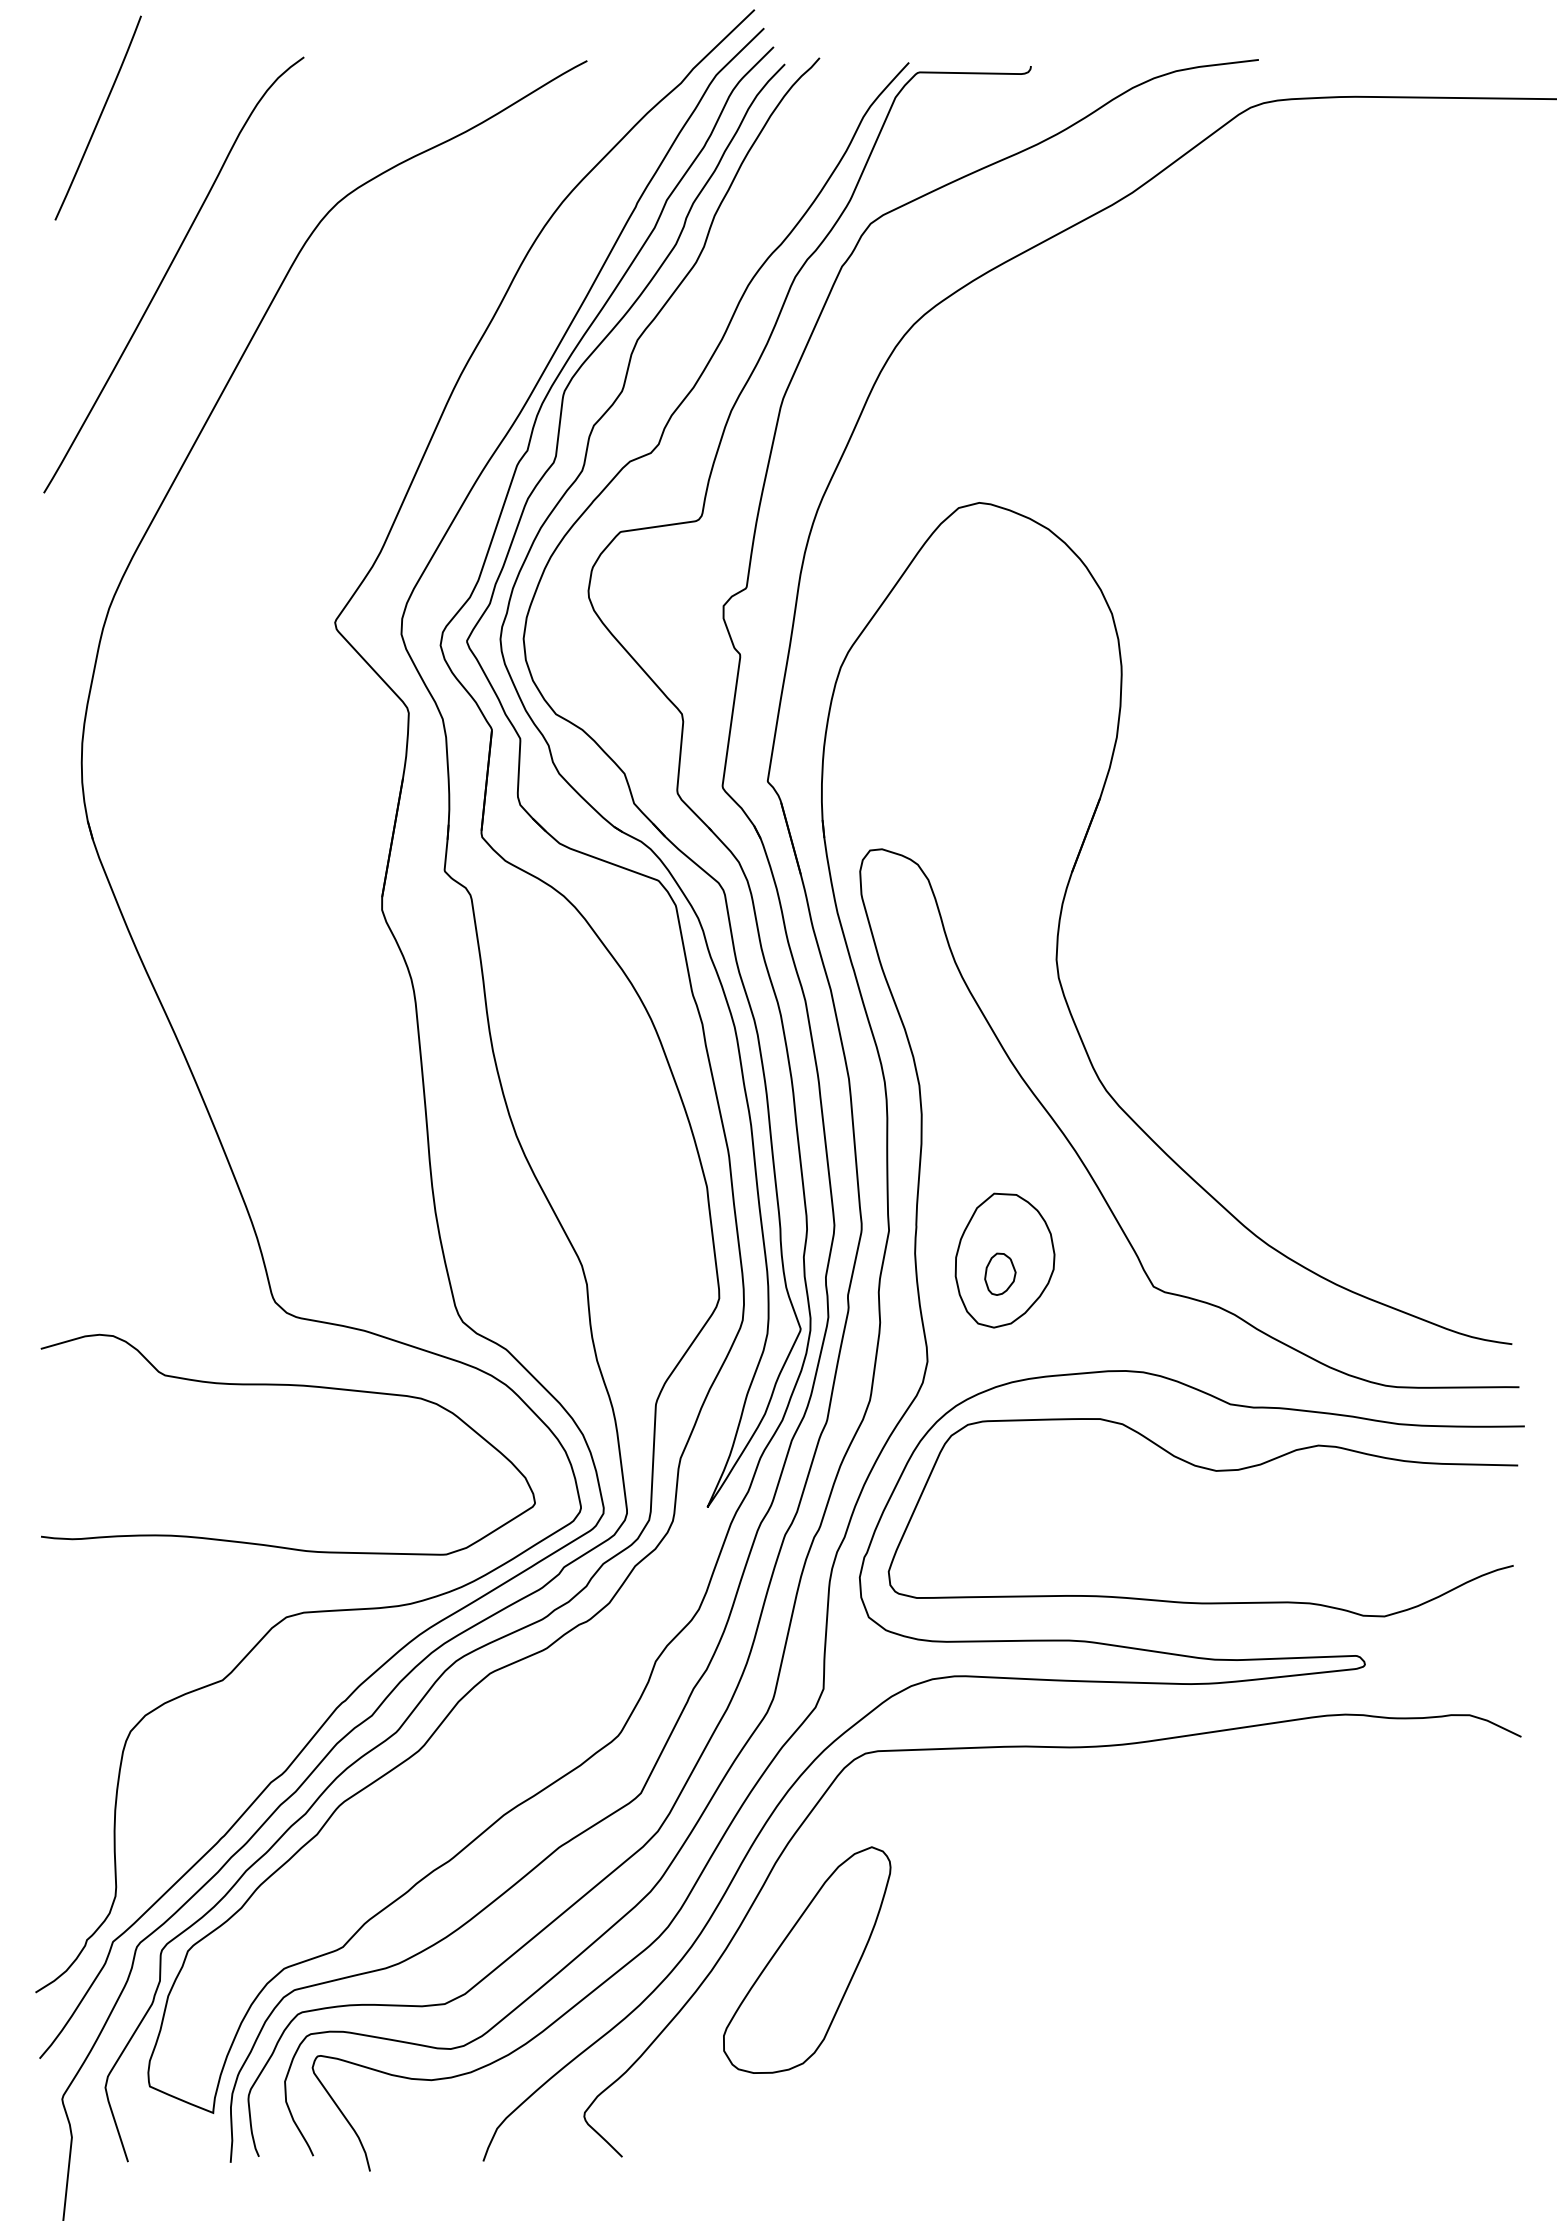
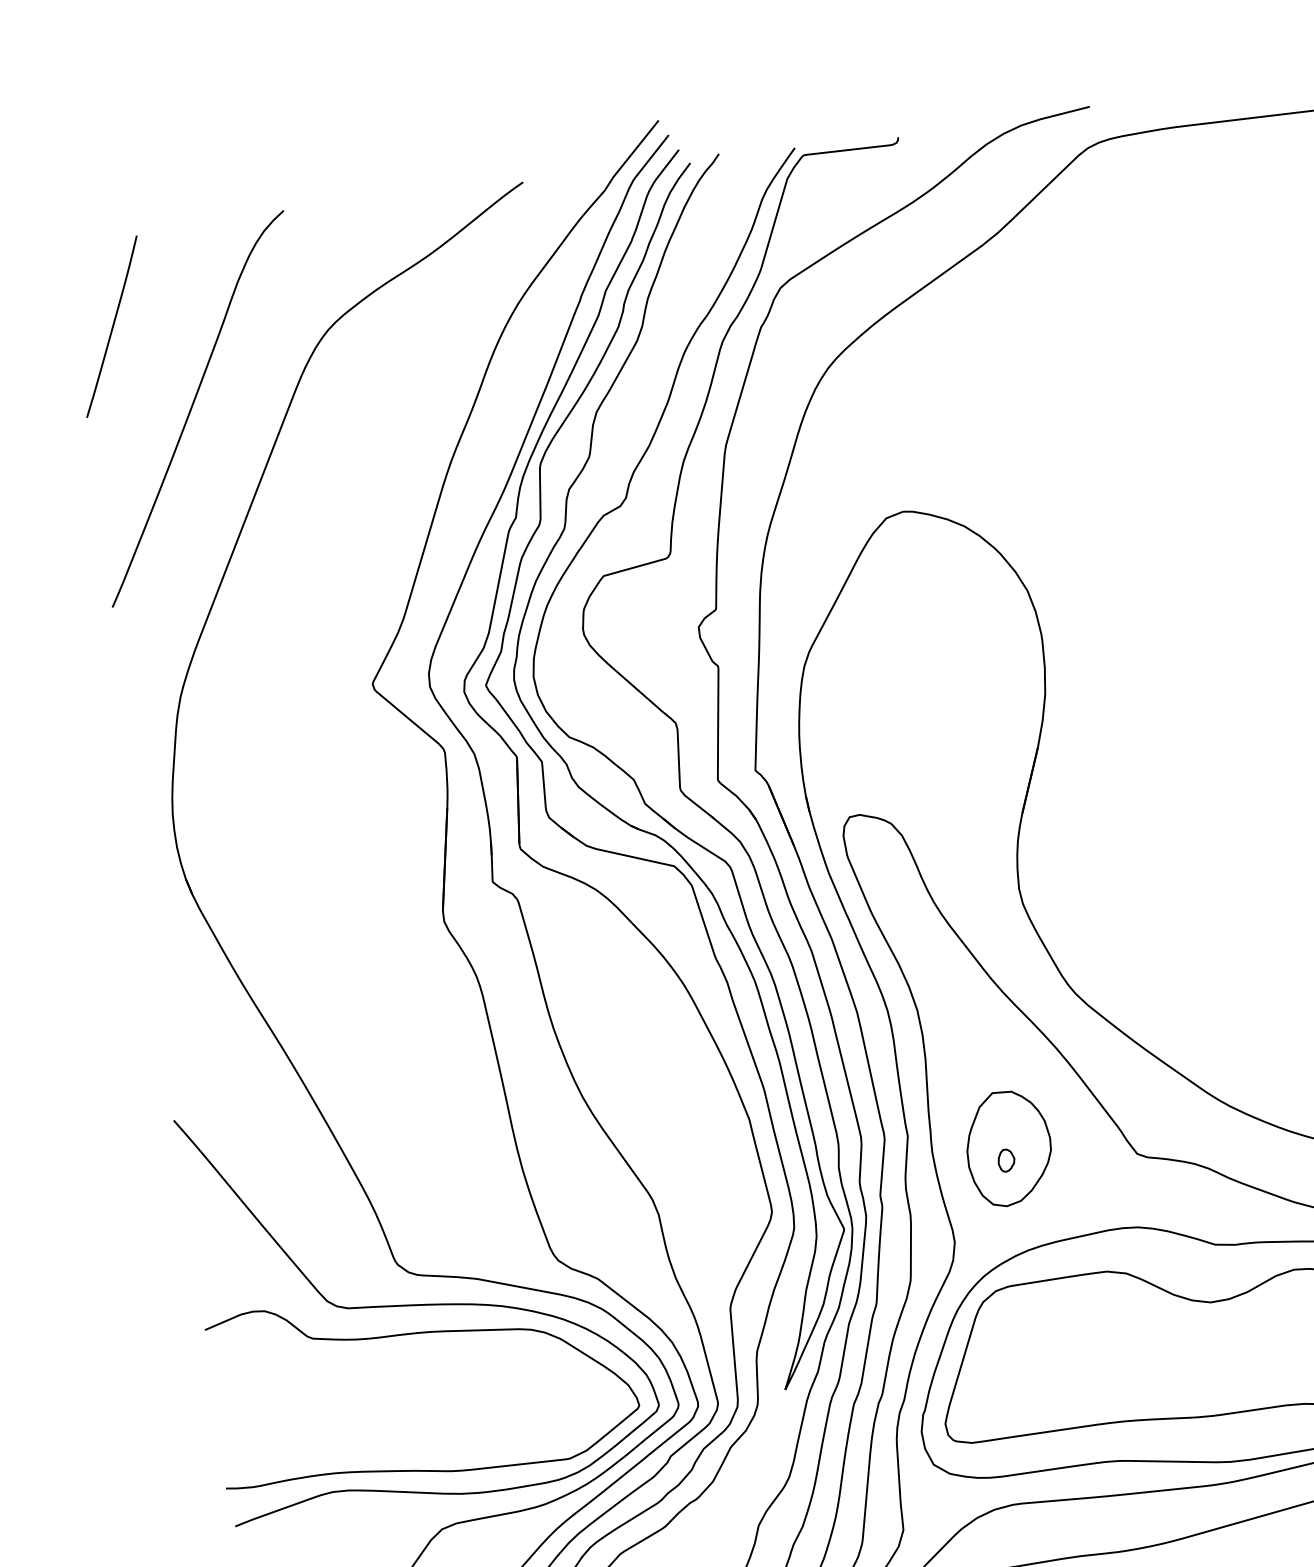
curve: (98, 117) -> (112, 326), moved
part: (999, 1274) -> (1005, 1160), size x0.62
curve: (296, 1351) -> (421, 1303), added

